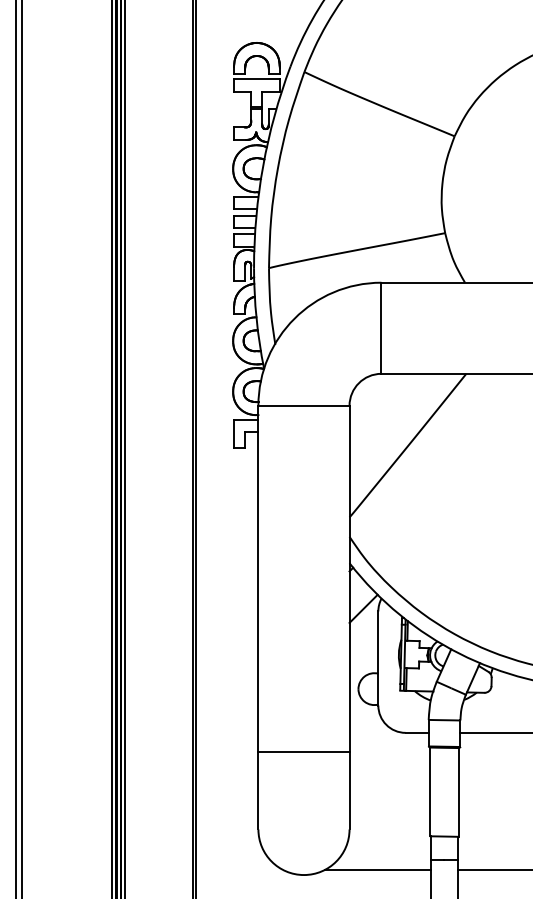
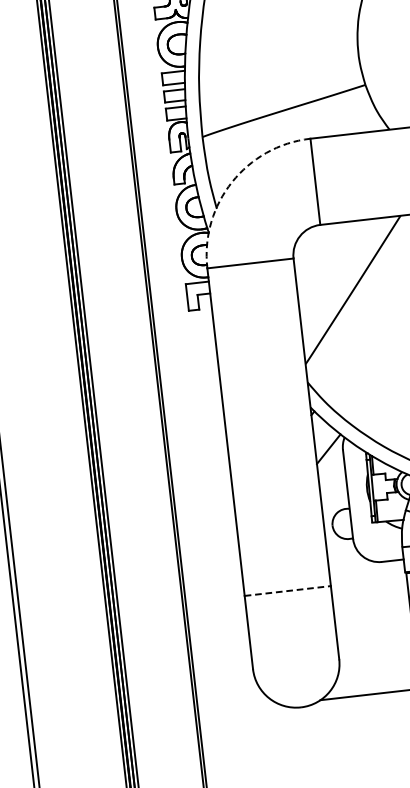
arc: (294, 318) -> (232, 181), solid -> dashed
line: (303, 752) -> (287, 591), solid -> dashed

